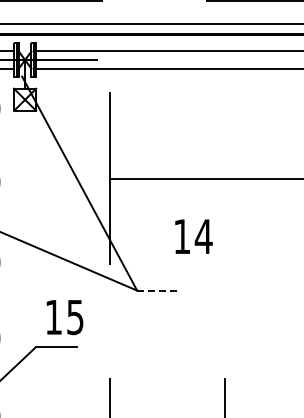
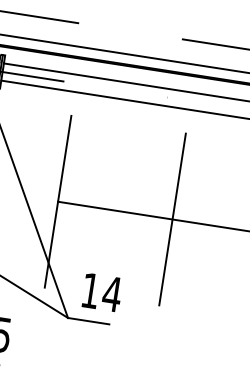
line: (224, 178) -> (172, 219), added
text: (193, 236) -> (101, 292), moved
line: (157, 290) -> (88, 320), dashed -> solid

